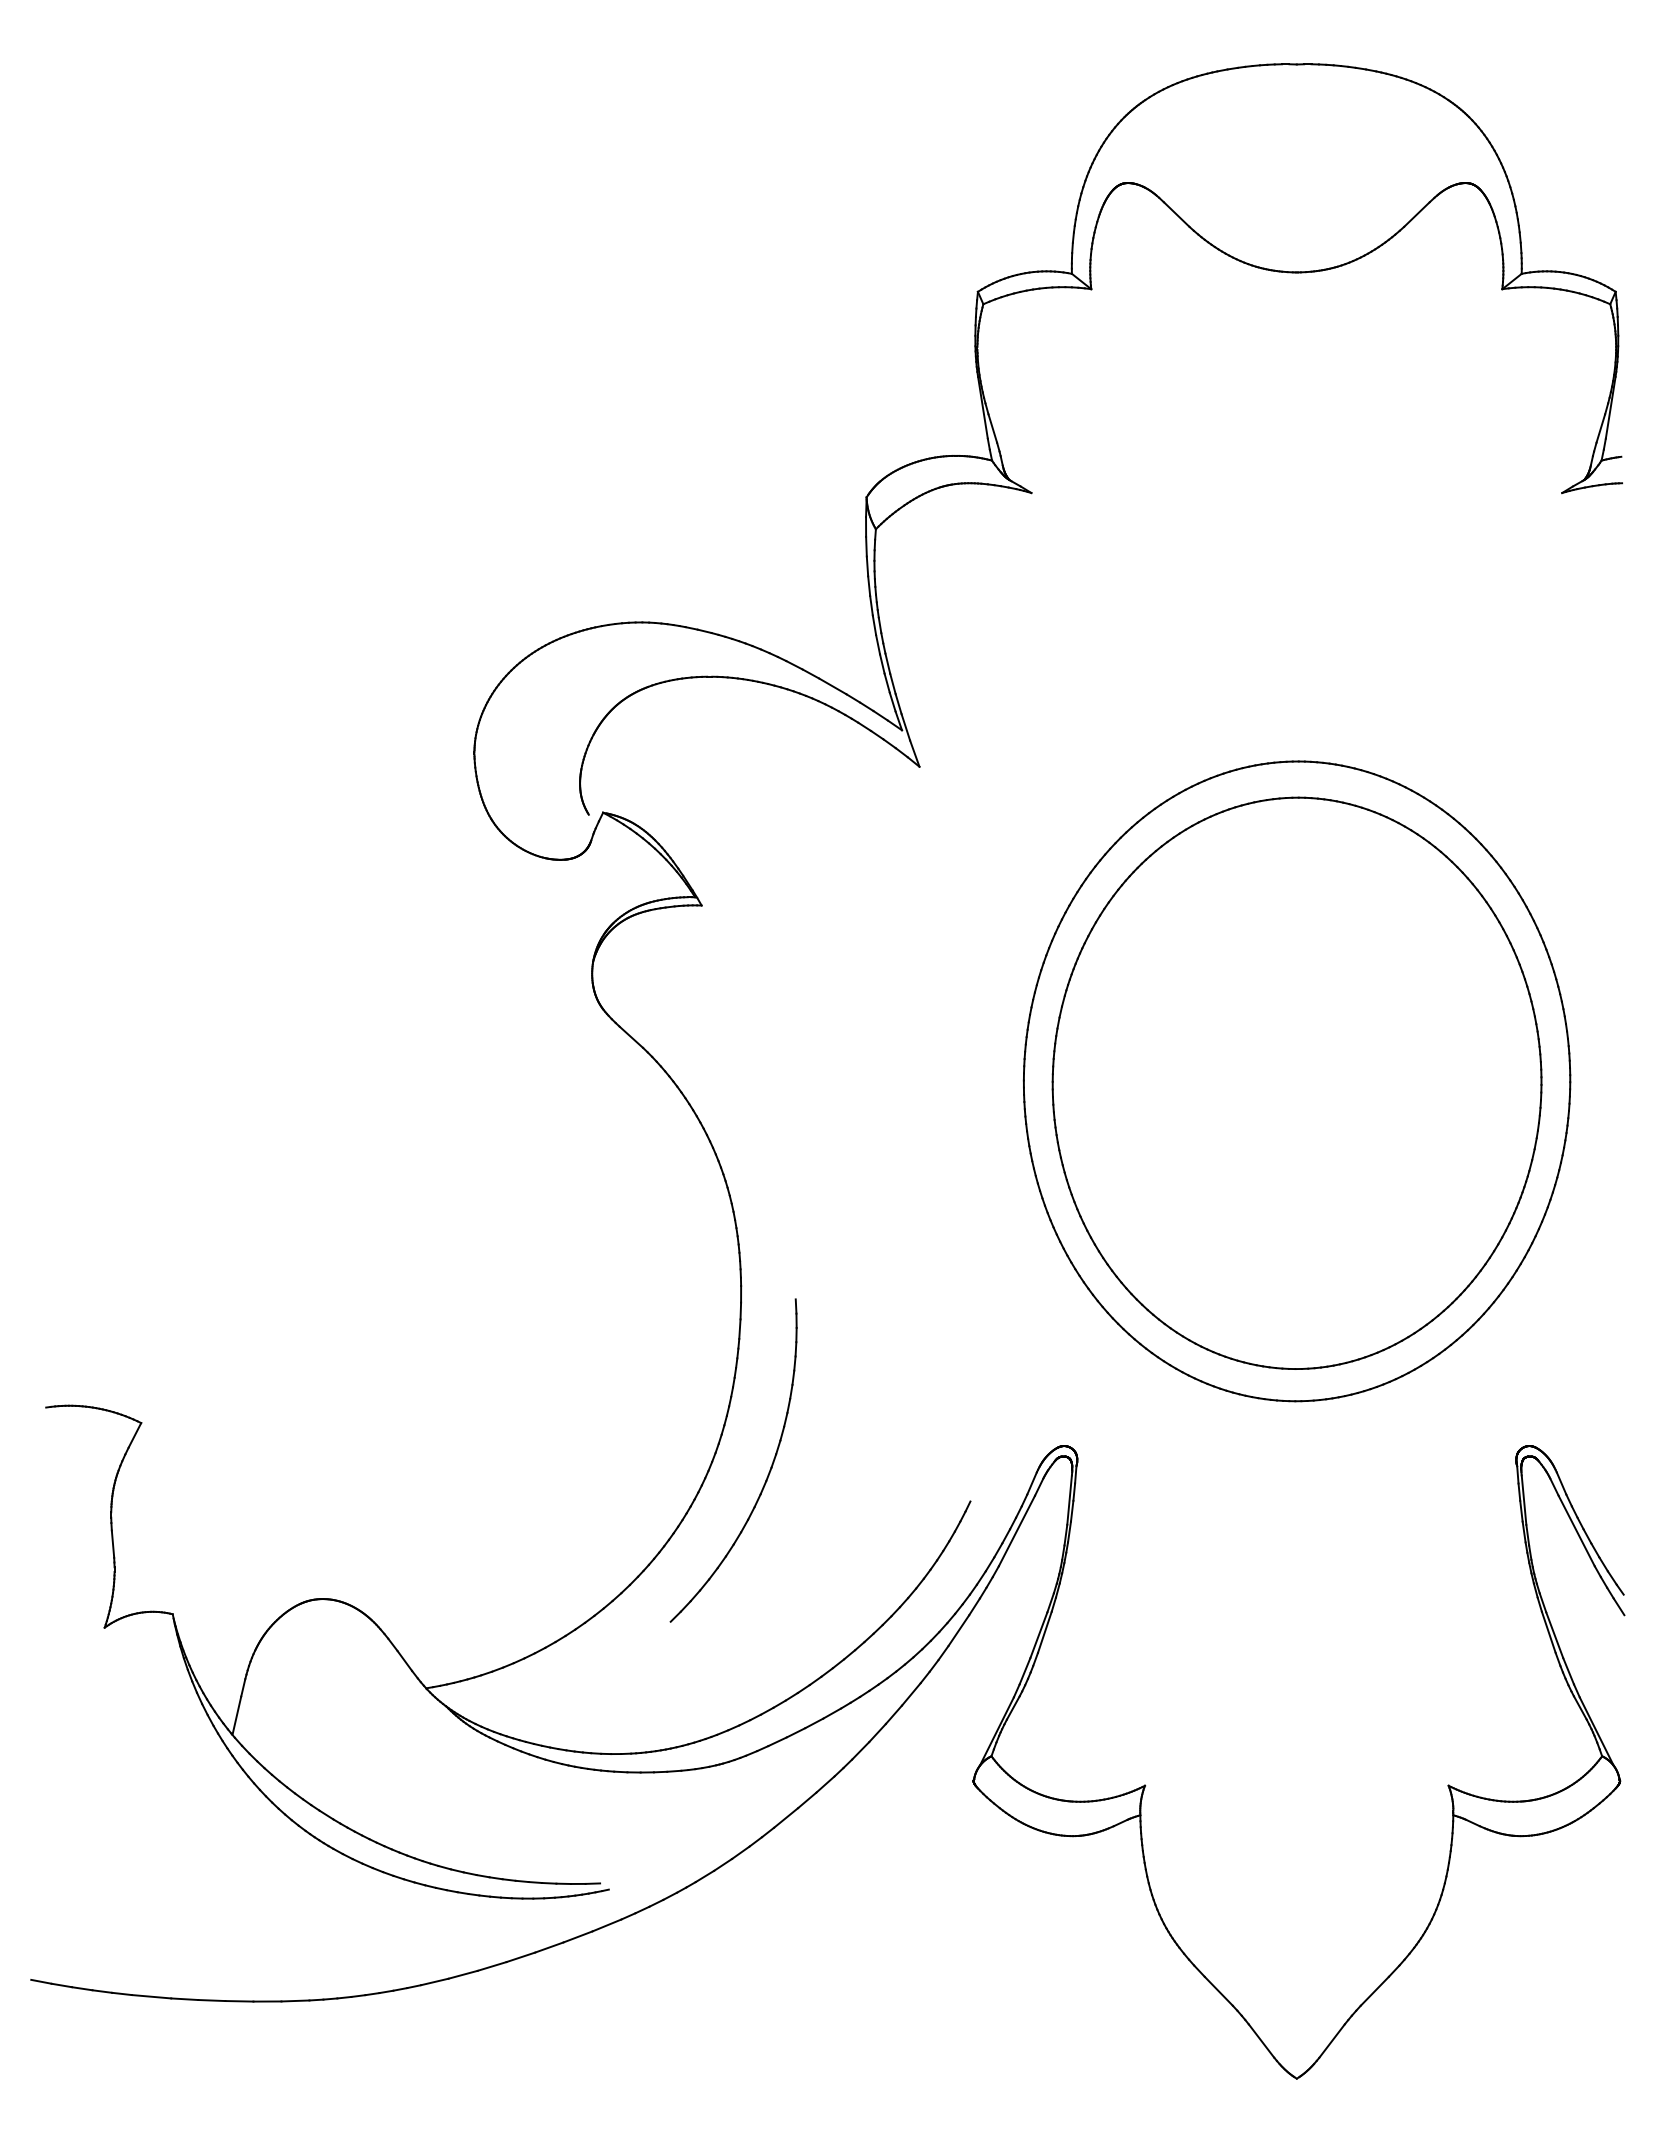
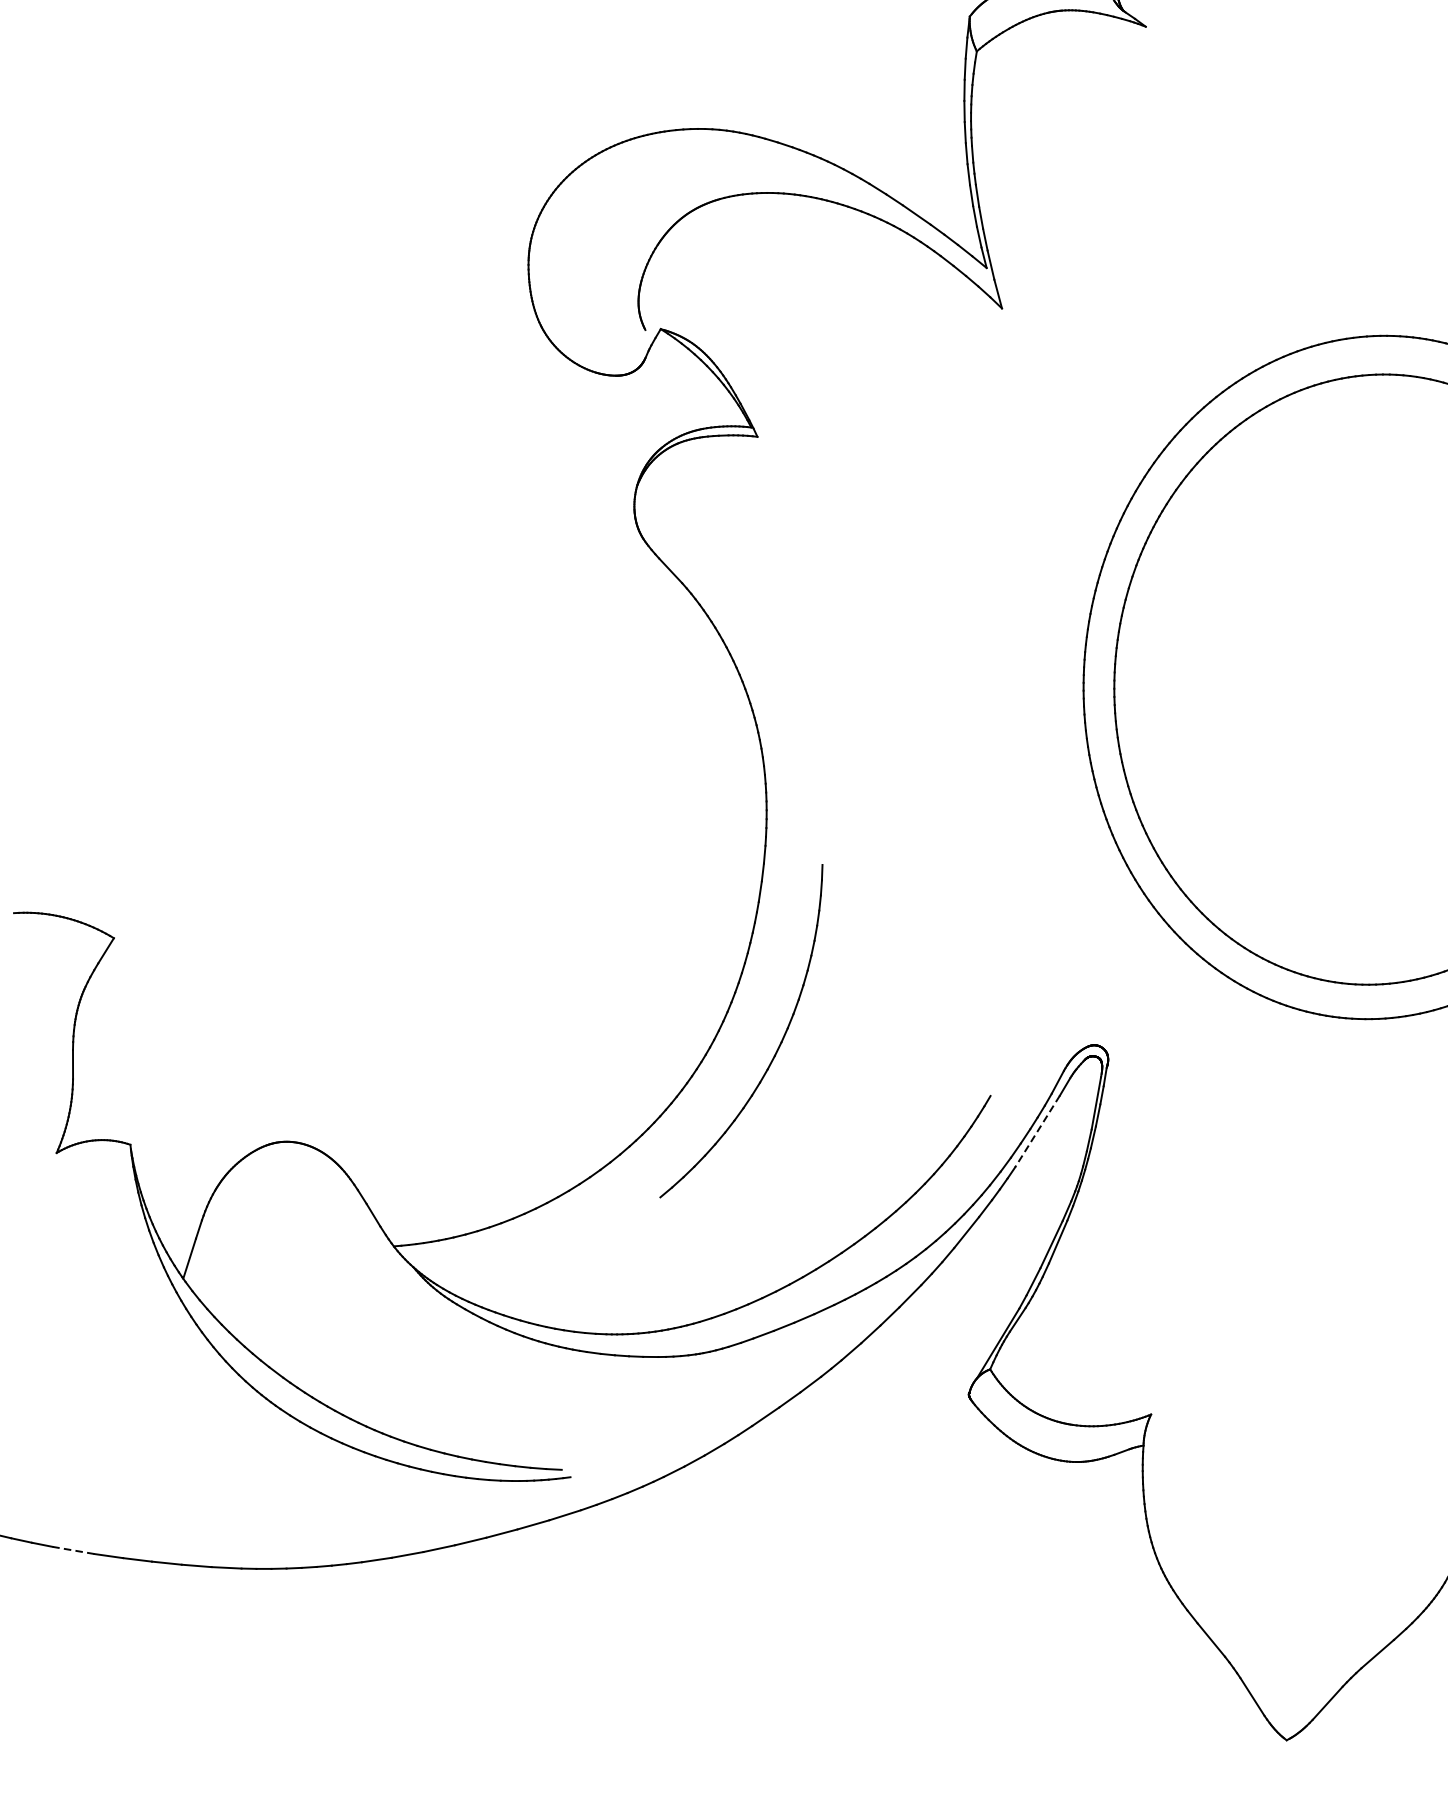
line: (1016, 1531) -> (1036, 1132), solid -> dashed
line: (151, 1996) -> (73, 1550), solid -> dashed

